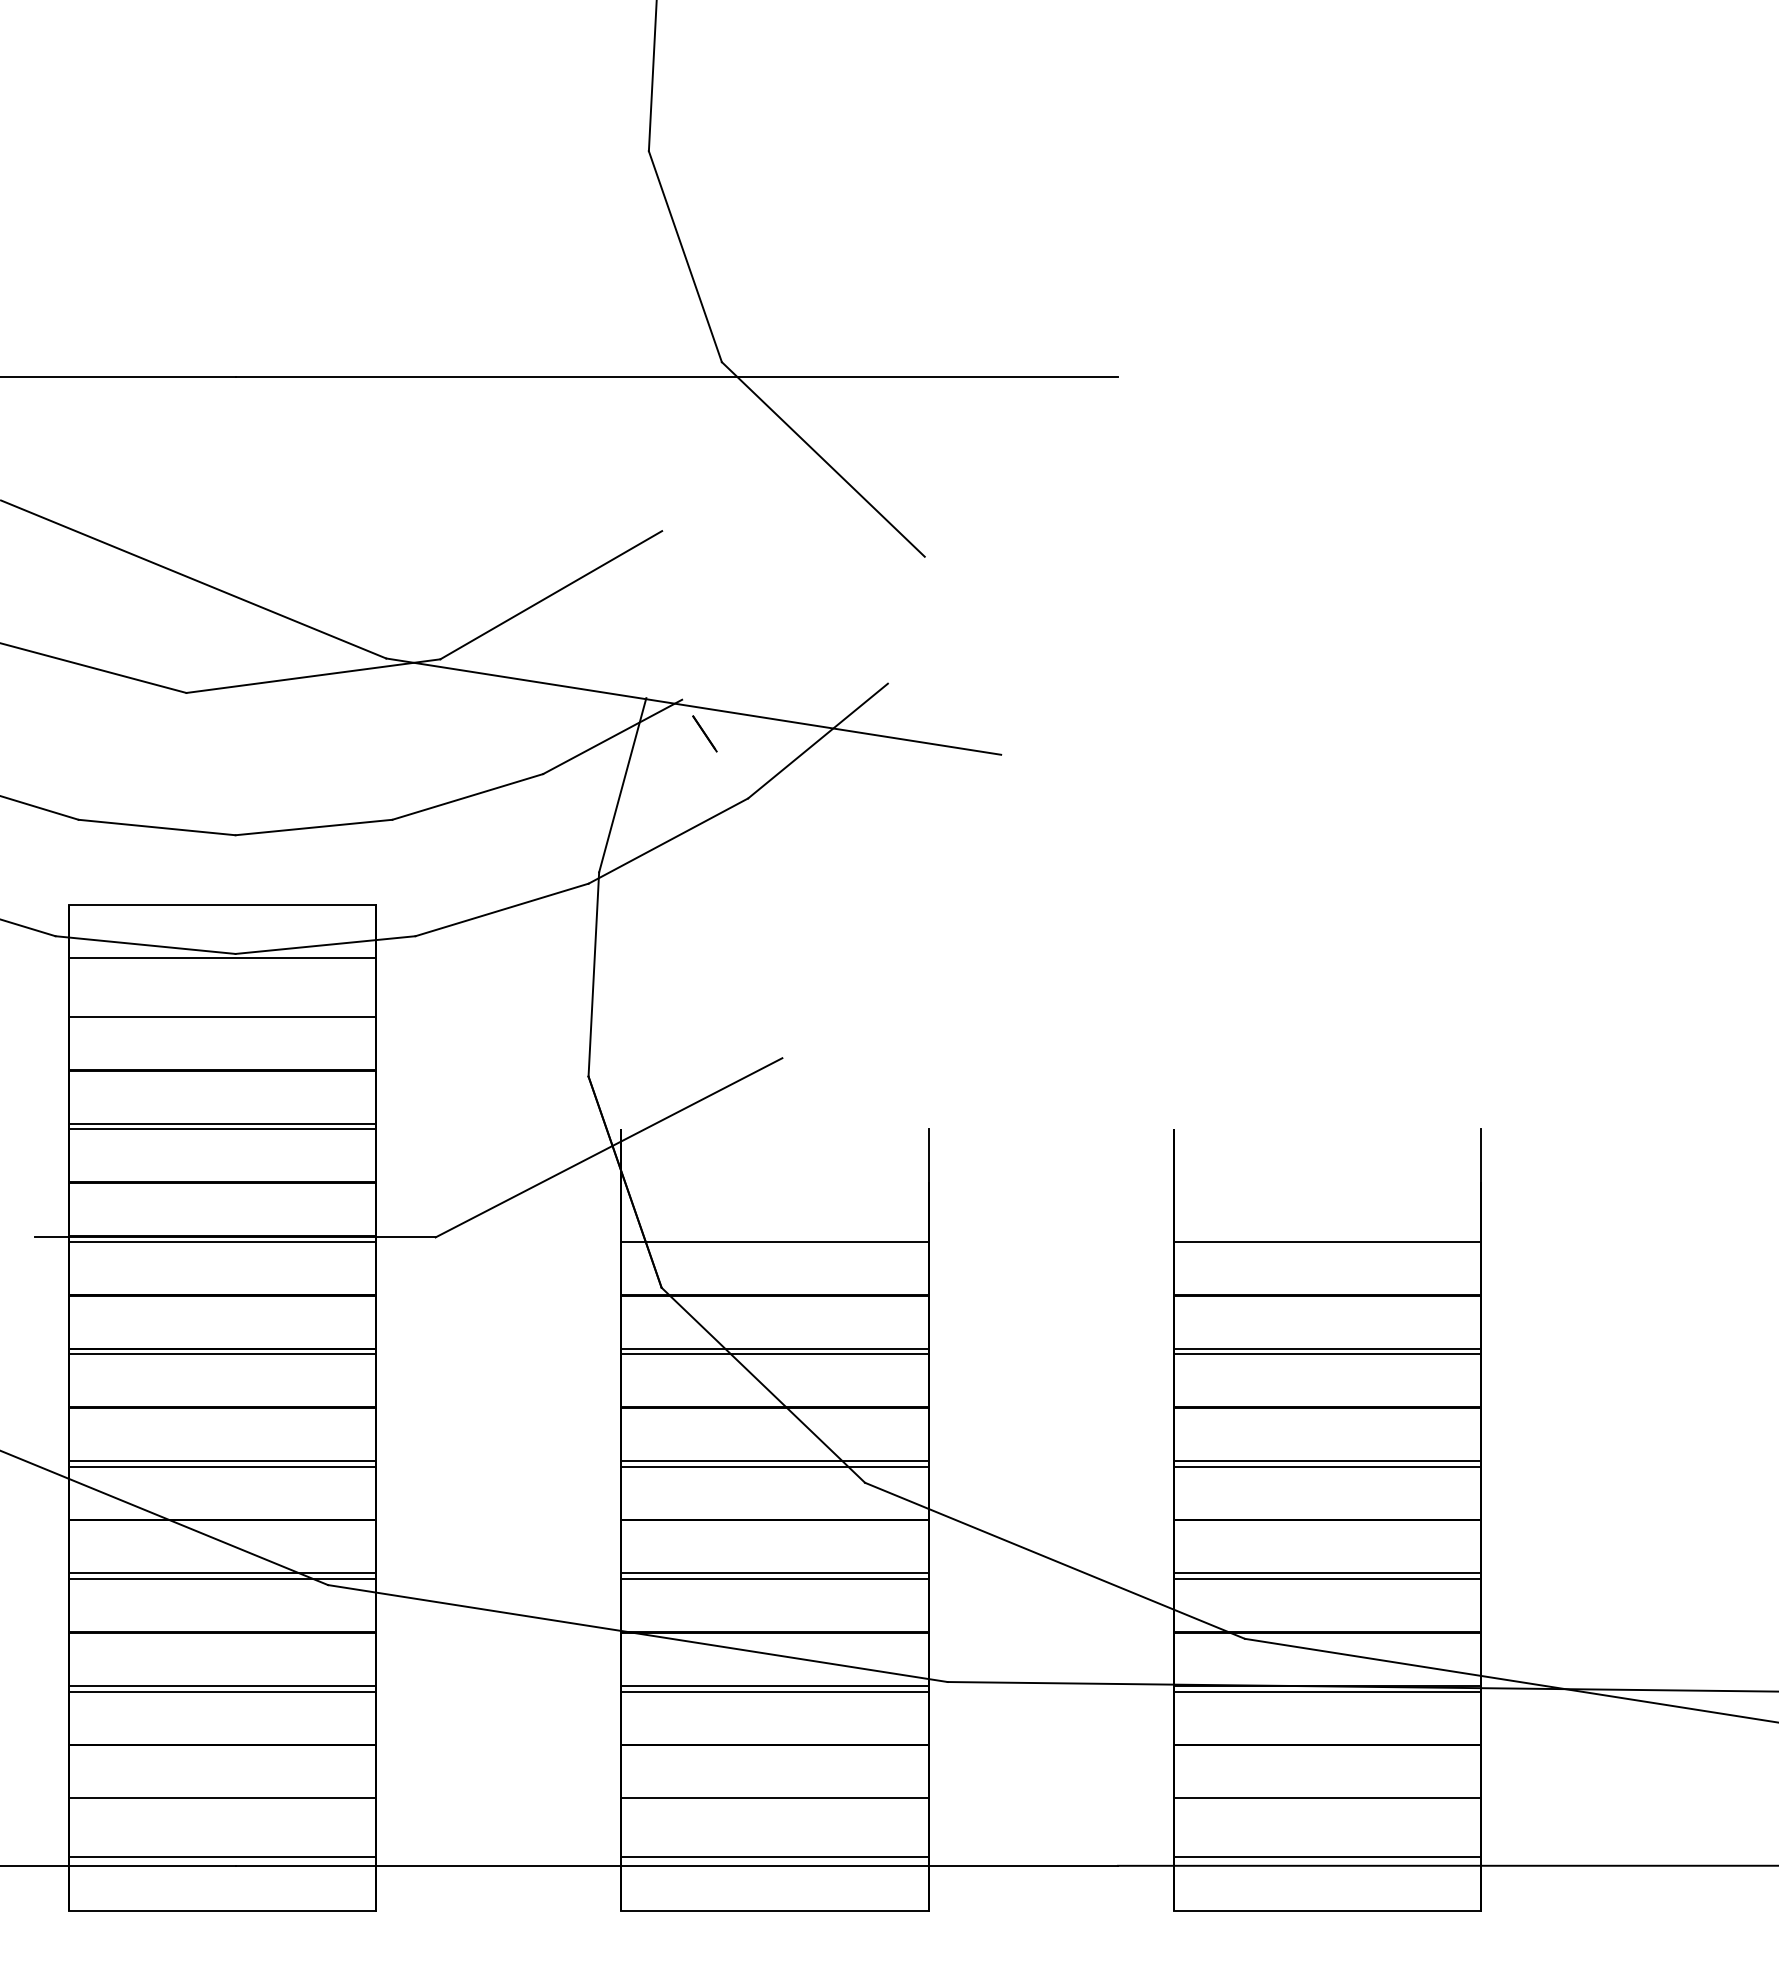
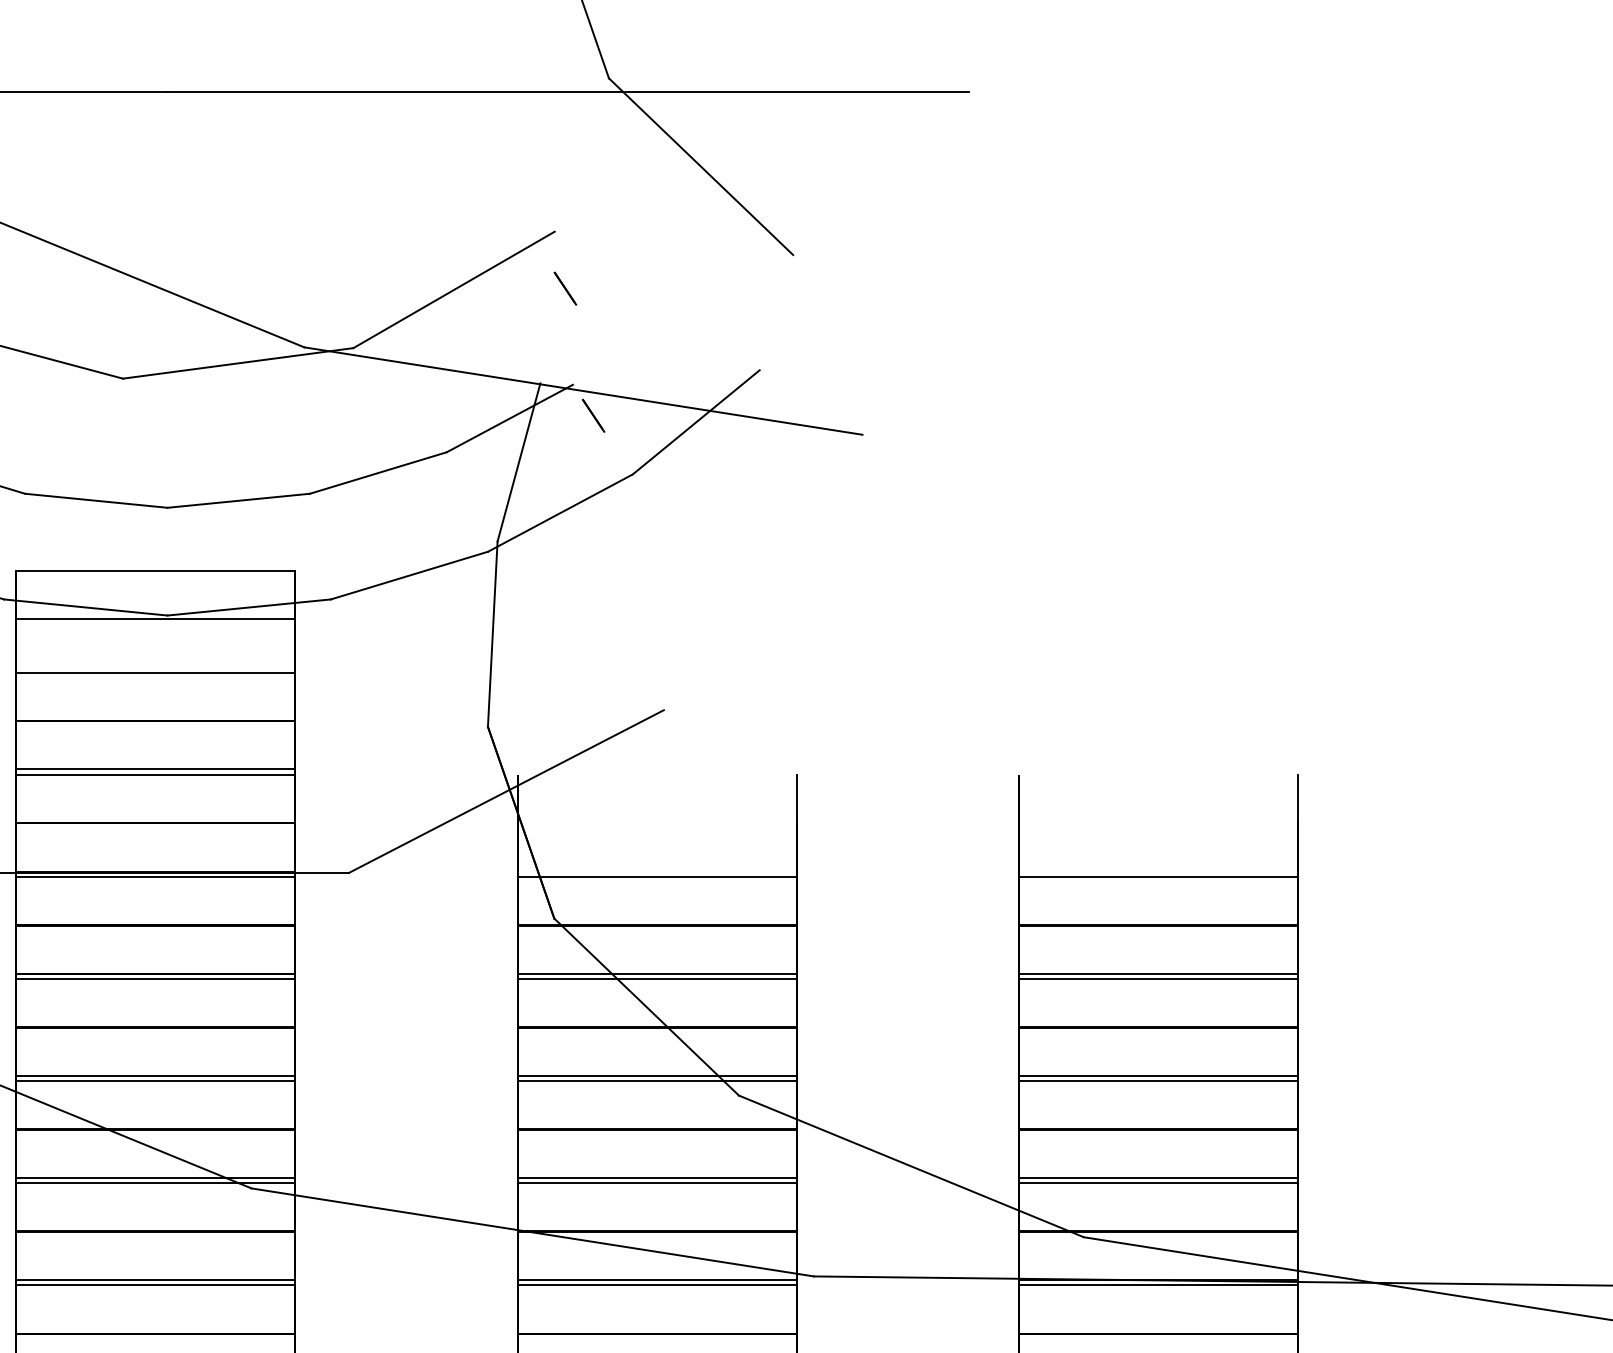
line: (673, 593) -> (565, 288), added

